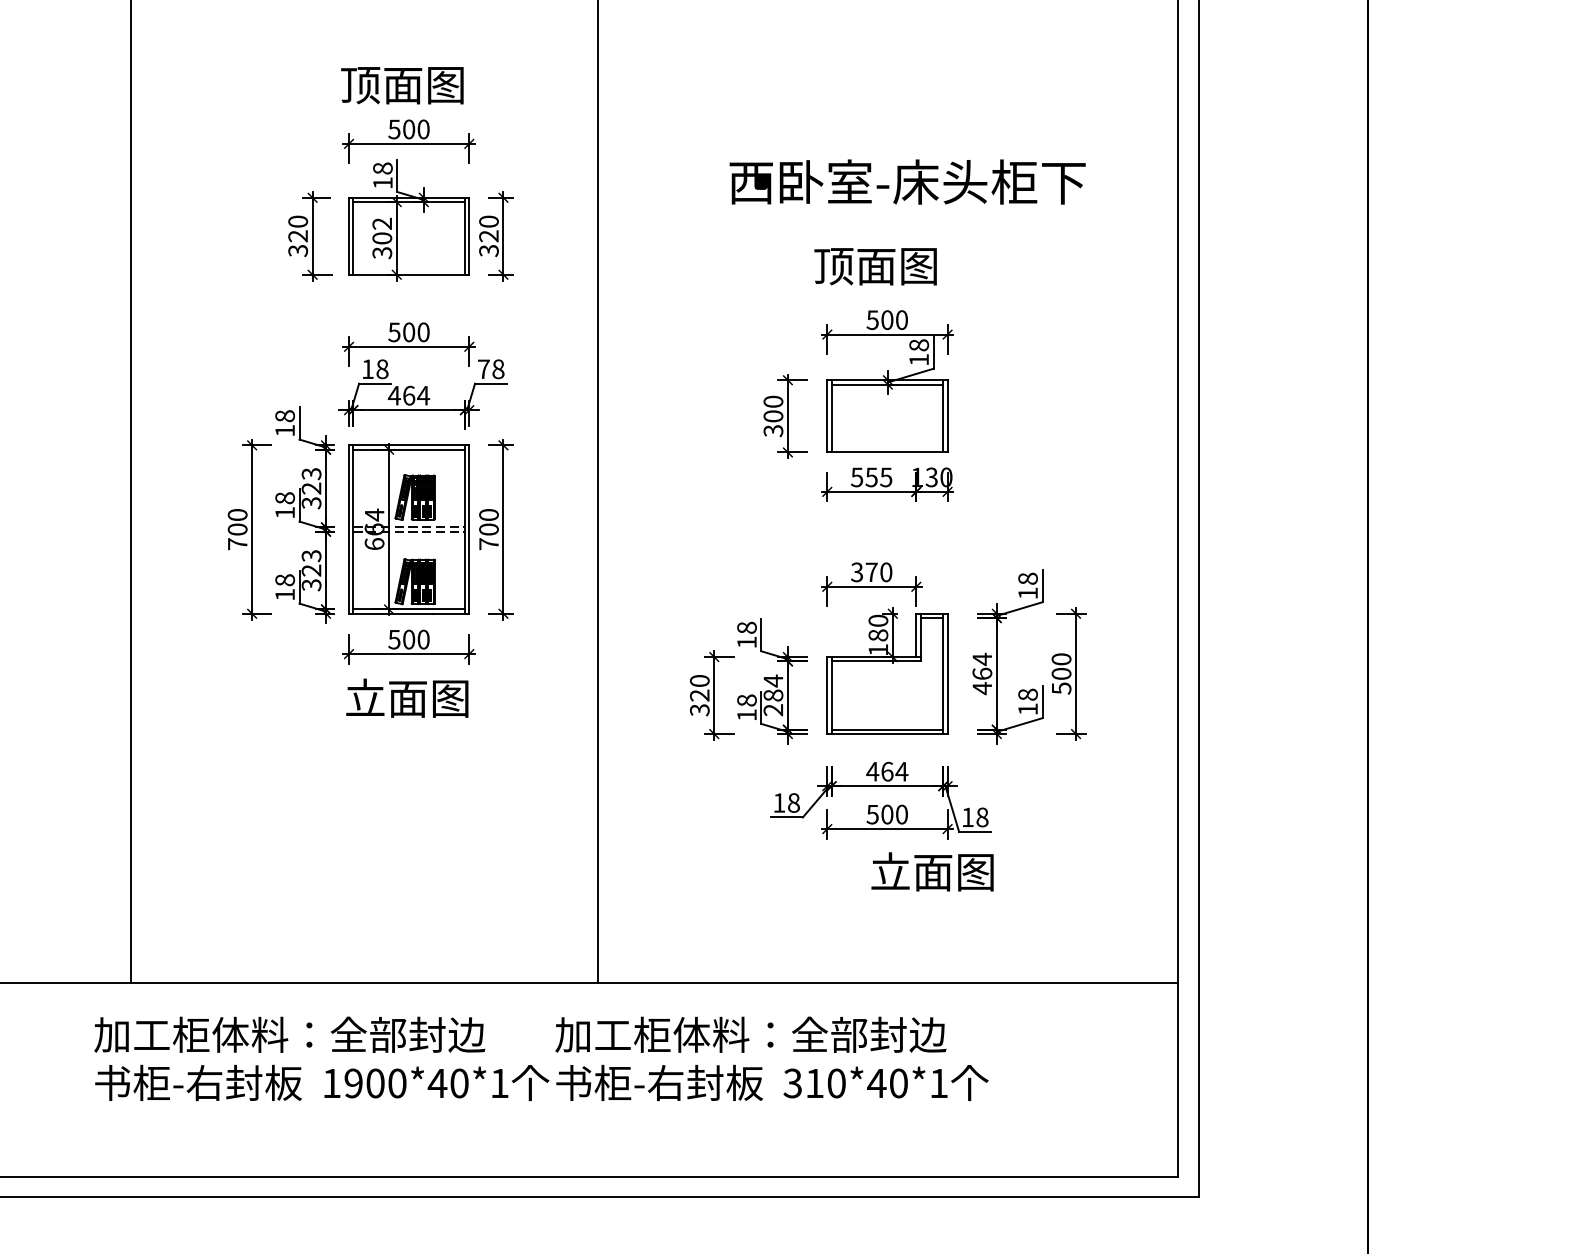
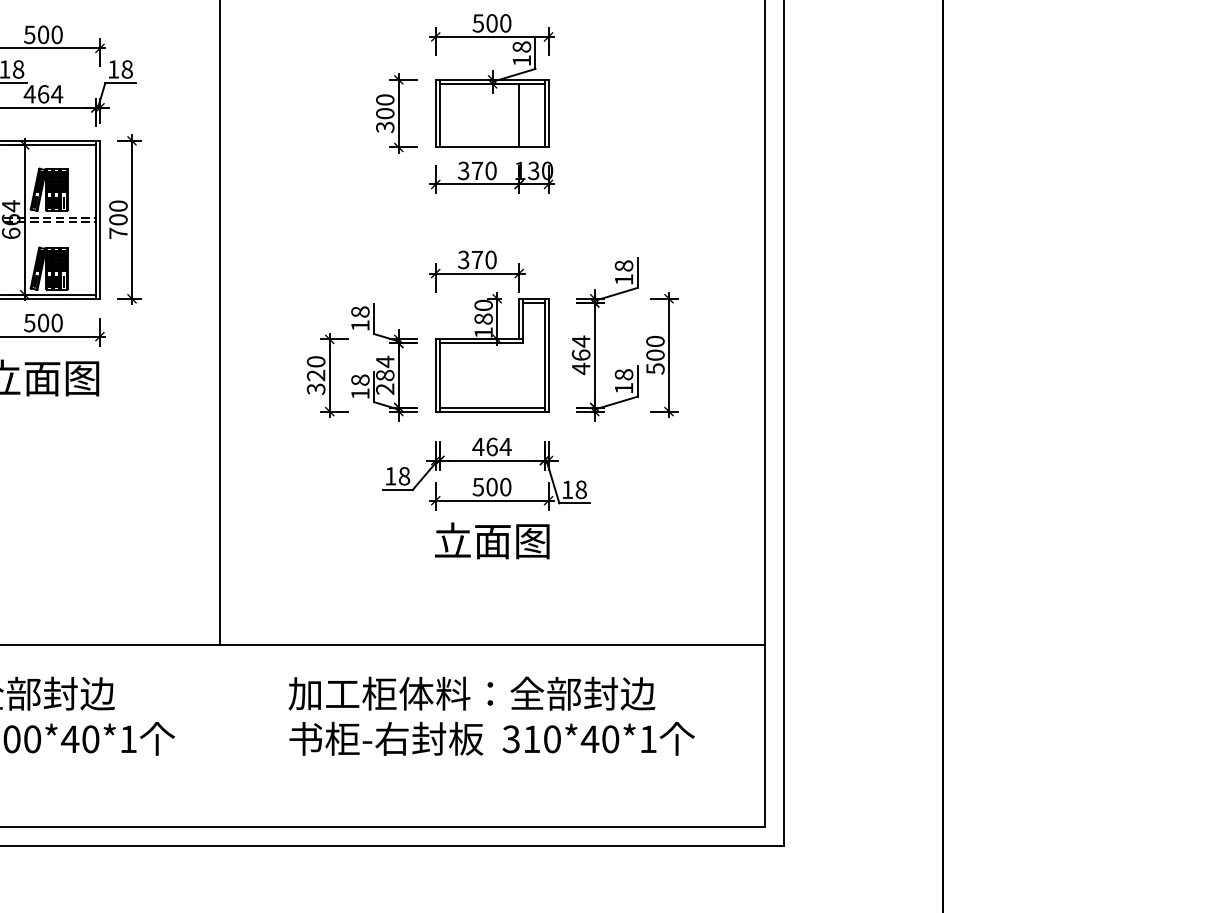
text: (483, 368) -> (113, 68), 78 -> 18
line: (916, 418) -> (519, 115), added
text: (871, 477) -> (477, 170), 555 -> 370
text: (932, 871) -> (492, 540), moved
text: (771, 1058) -> (491, 715), moved

